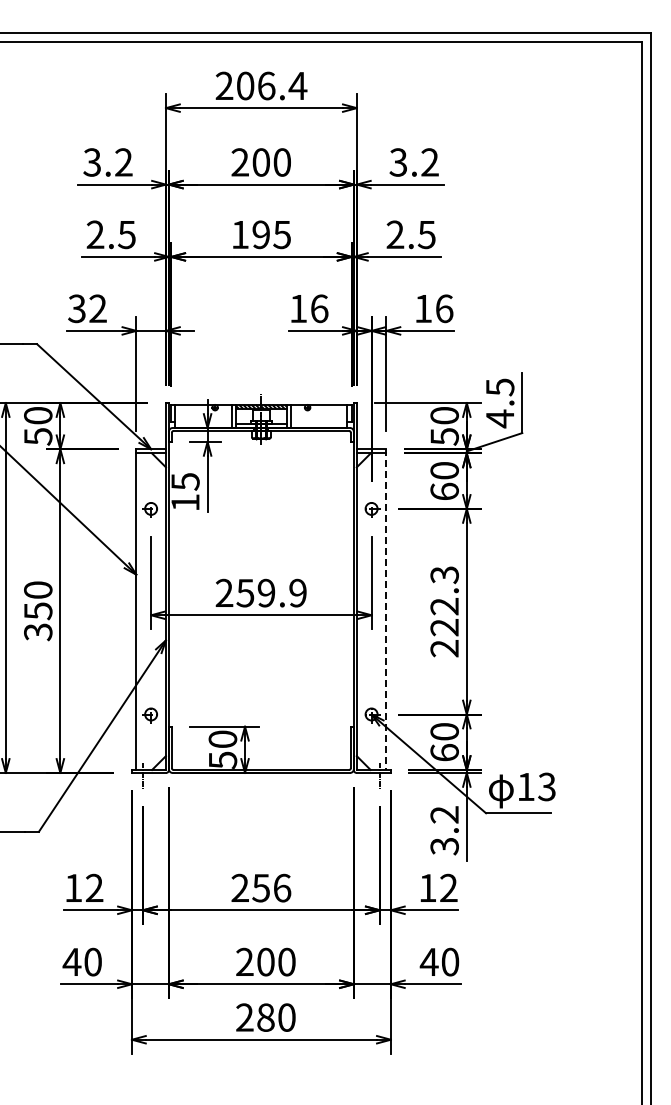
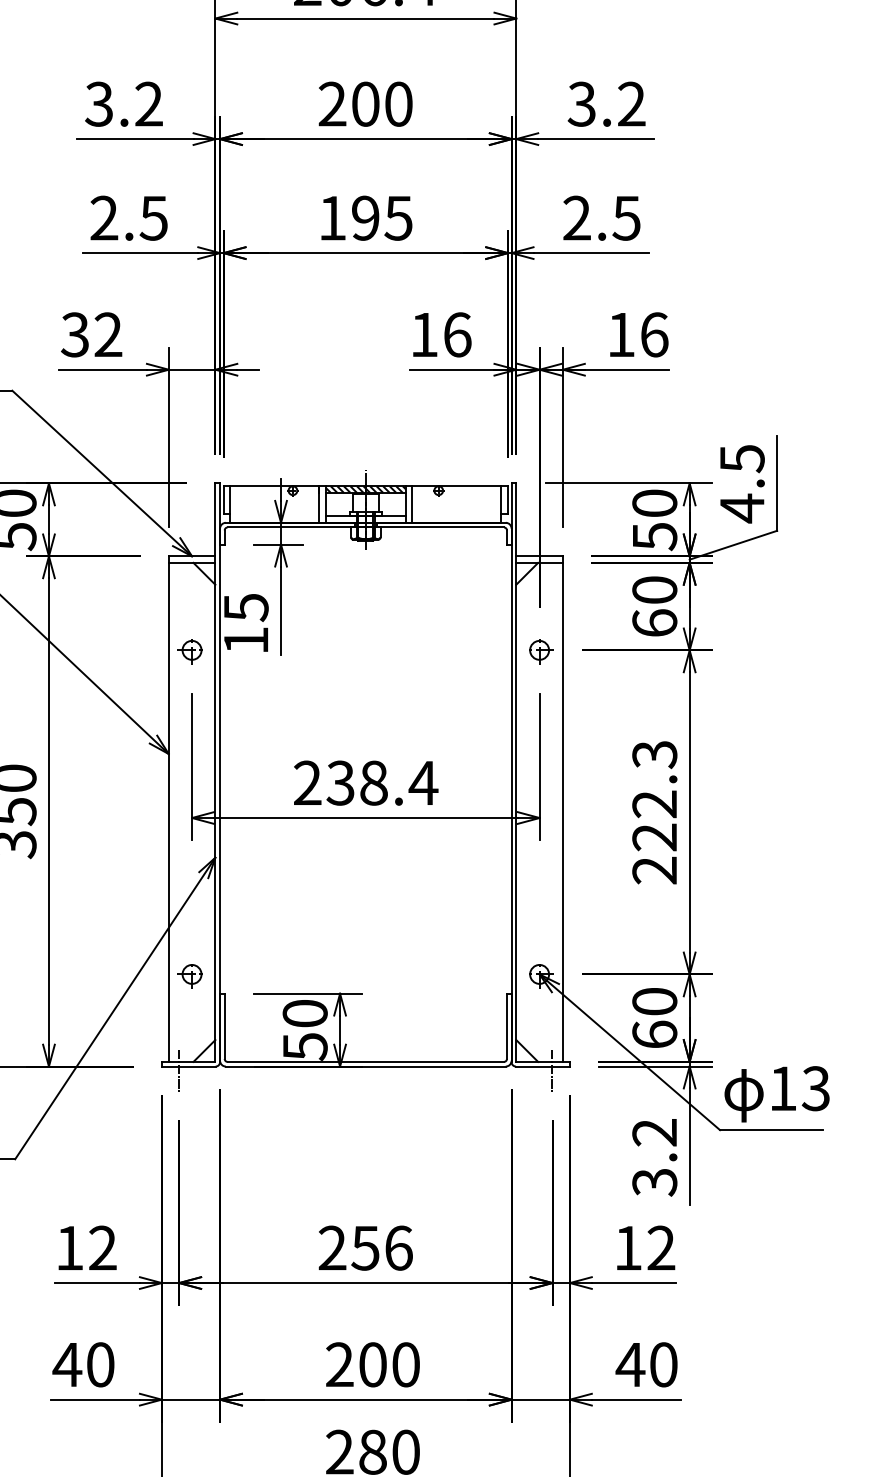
text: (272, 592) -> (383, 782), 259.9 -> 238.4
line: (386, 610) -> (563, 810), dashed -> solid

